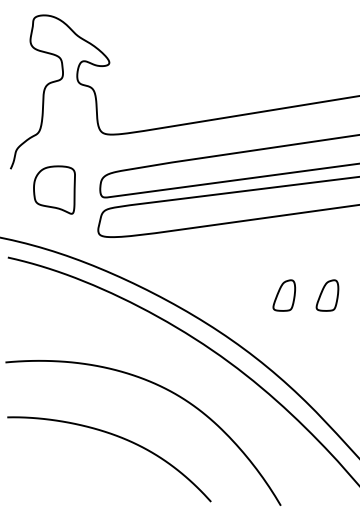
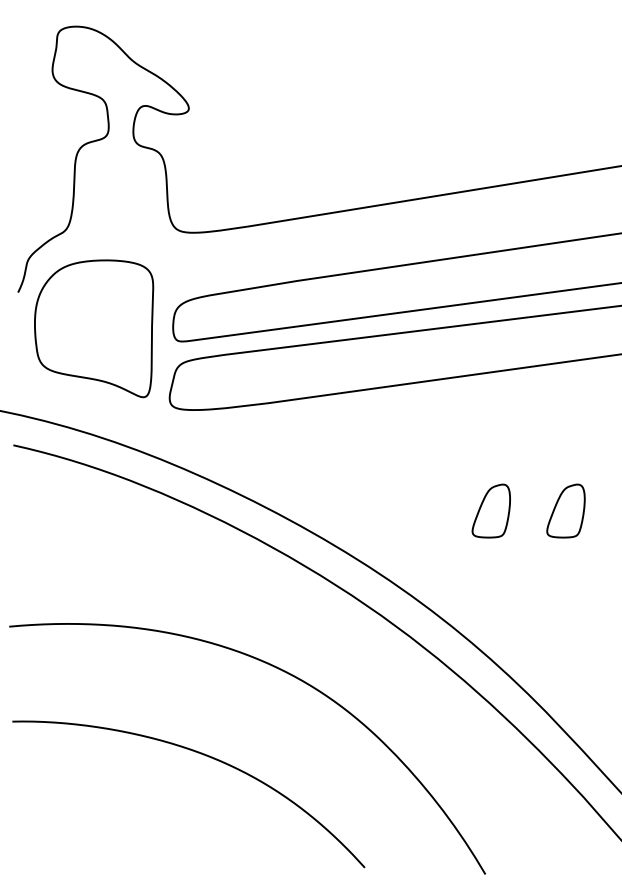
part: (54, 189) -> (94, 327), size x1.67

